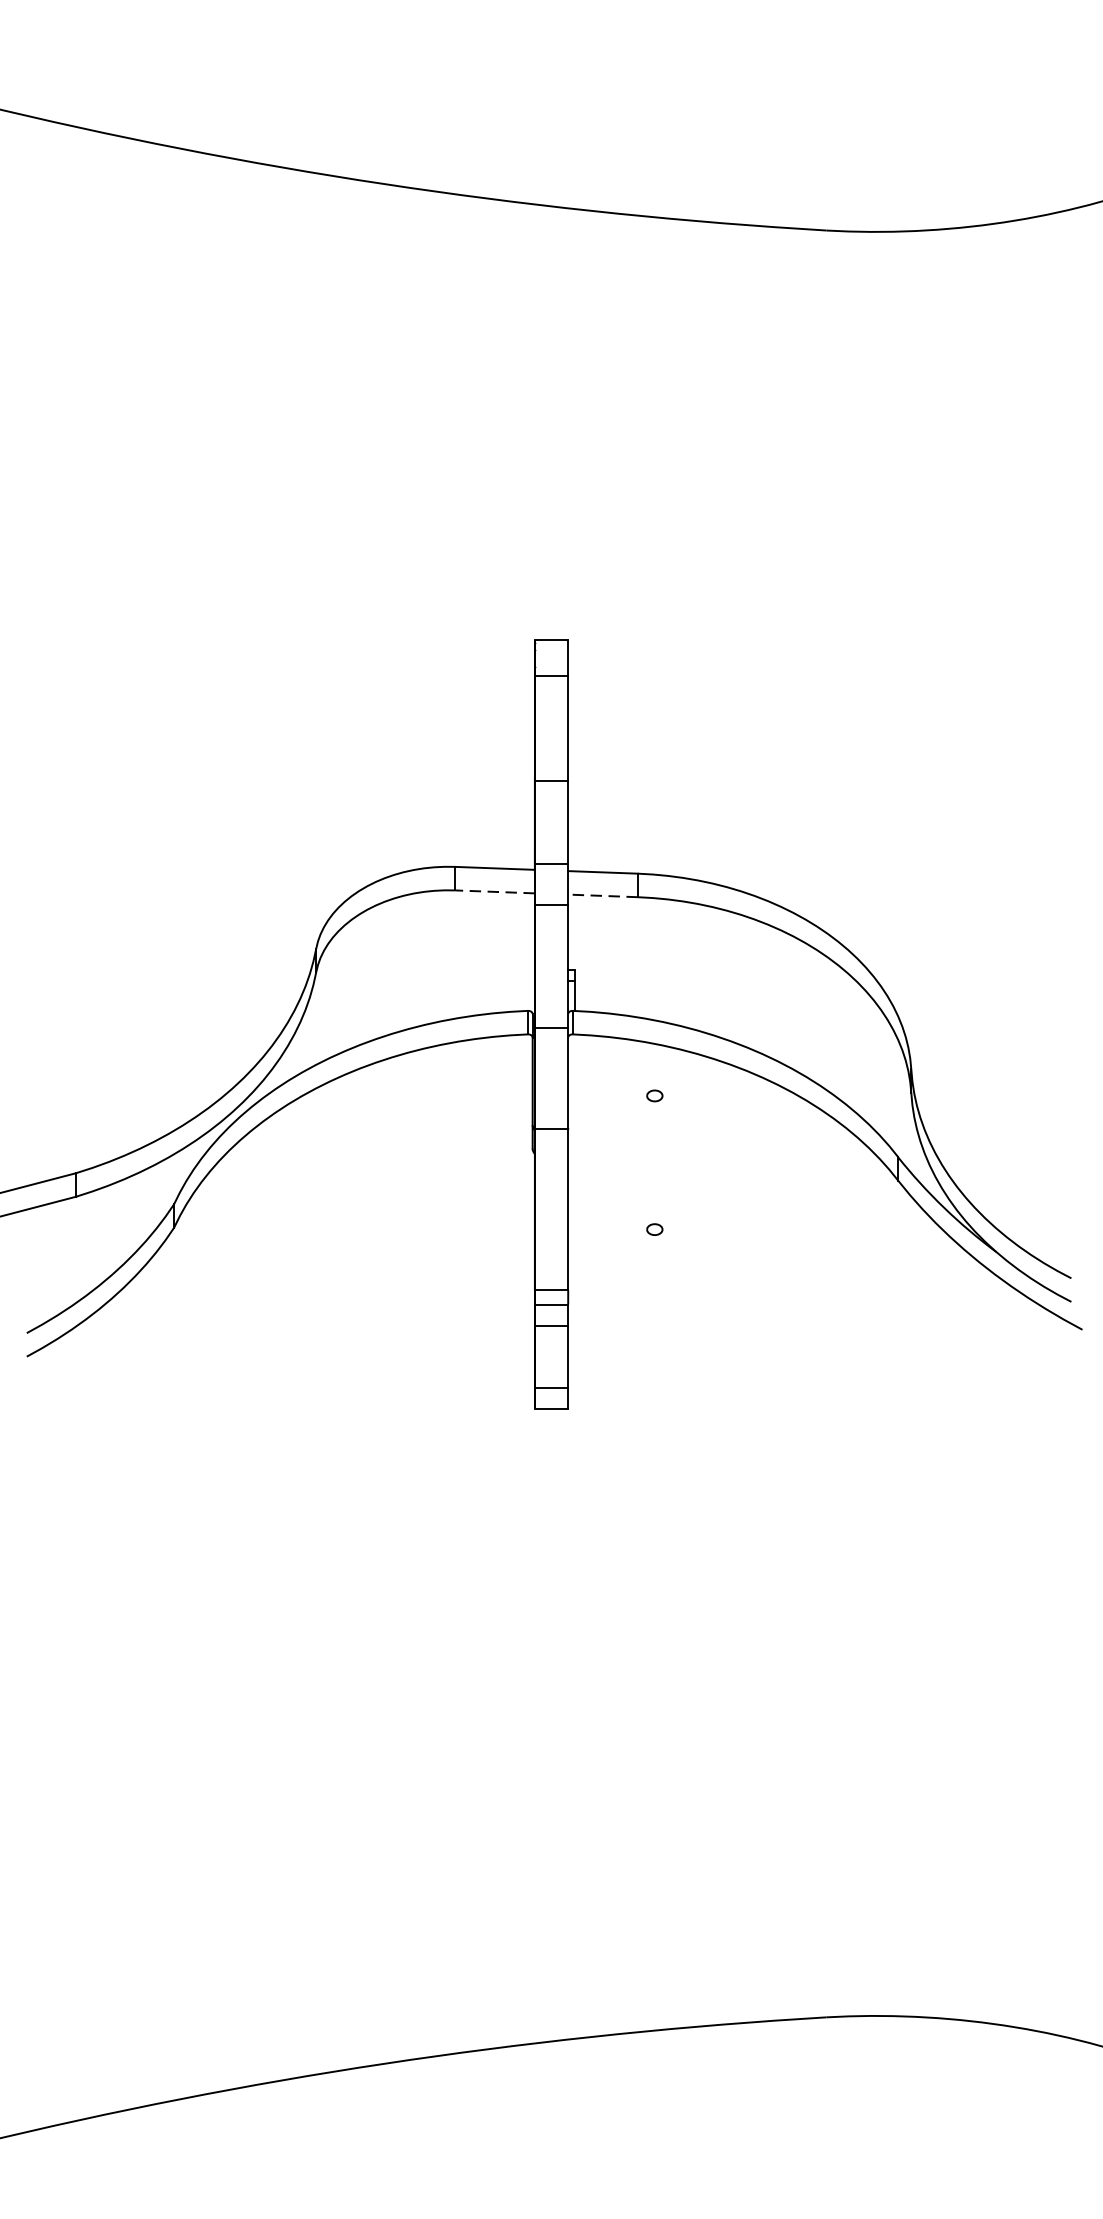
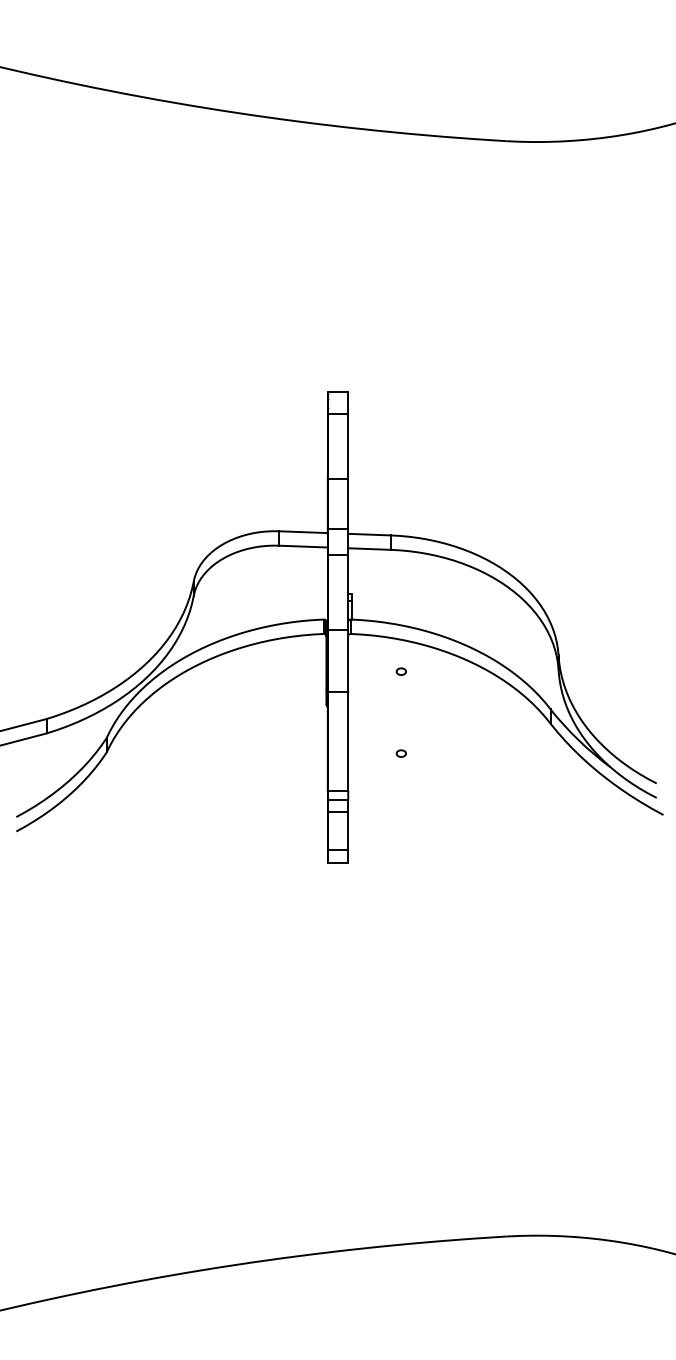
line: (493, 891) -> (302, 546), dashed -> solid
line: (602, 896) -> (369, 549), dashed -> solid

